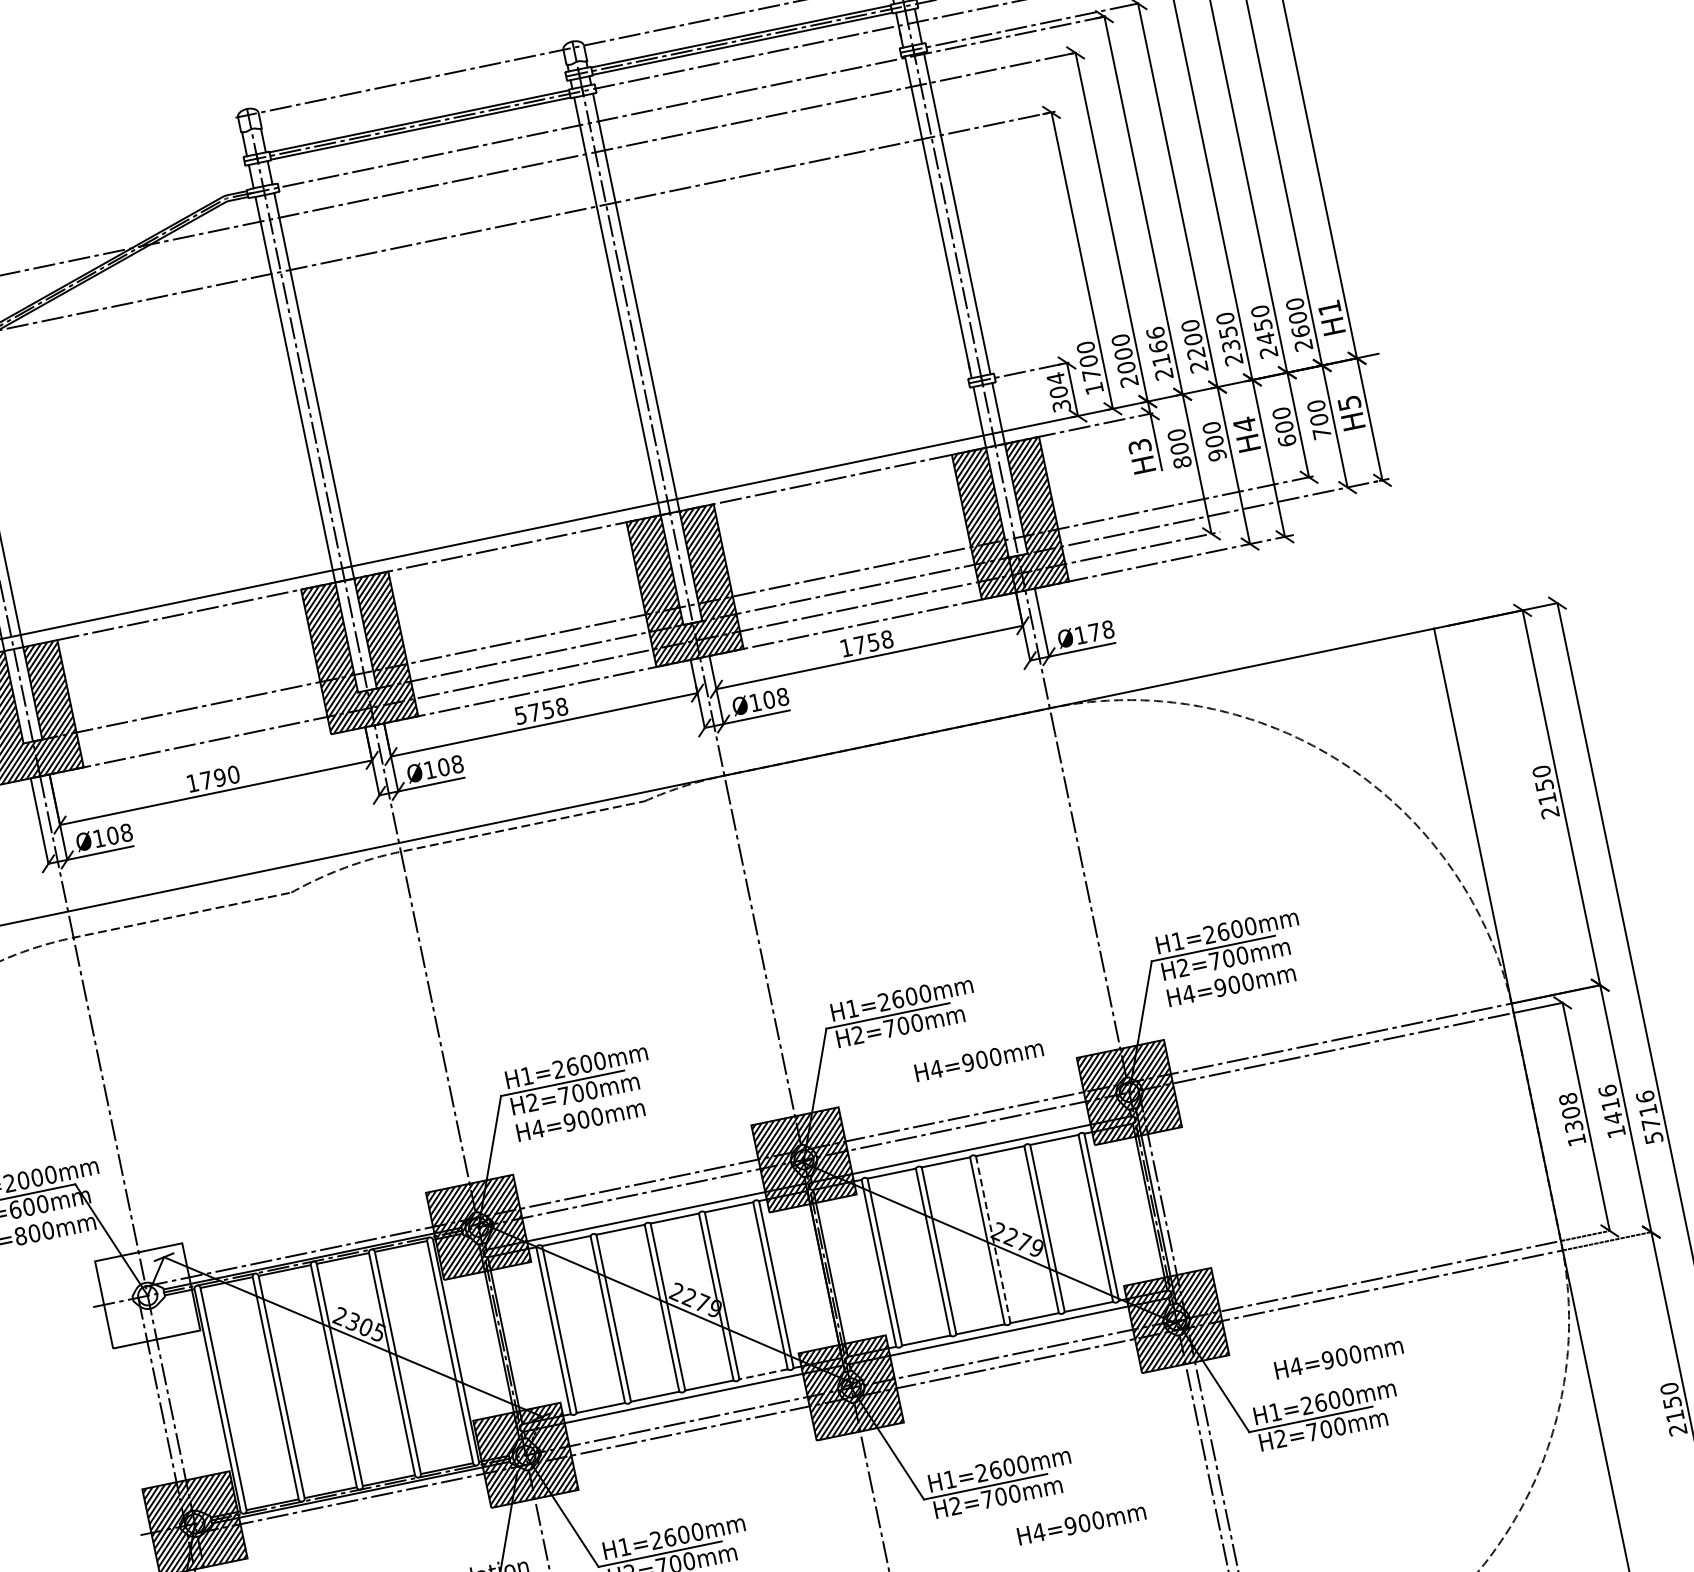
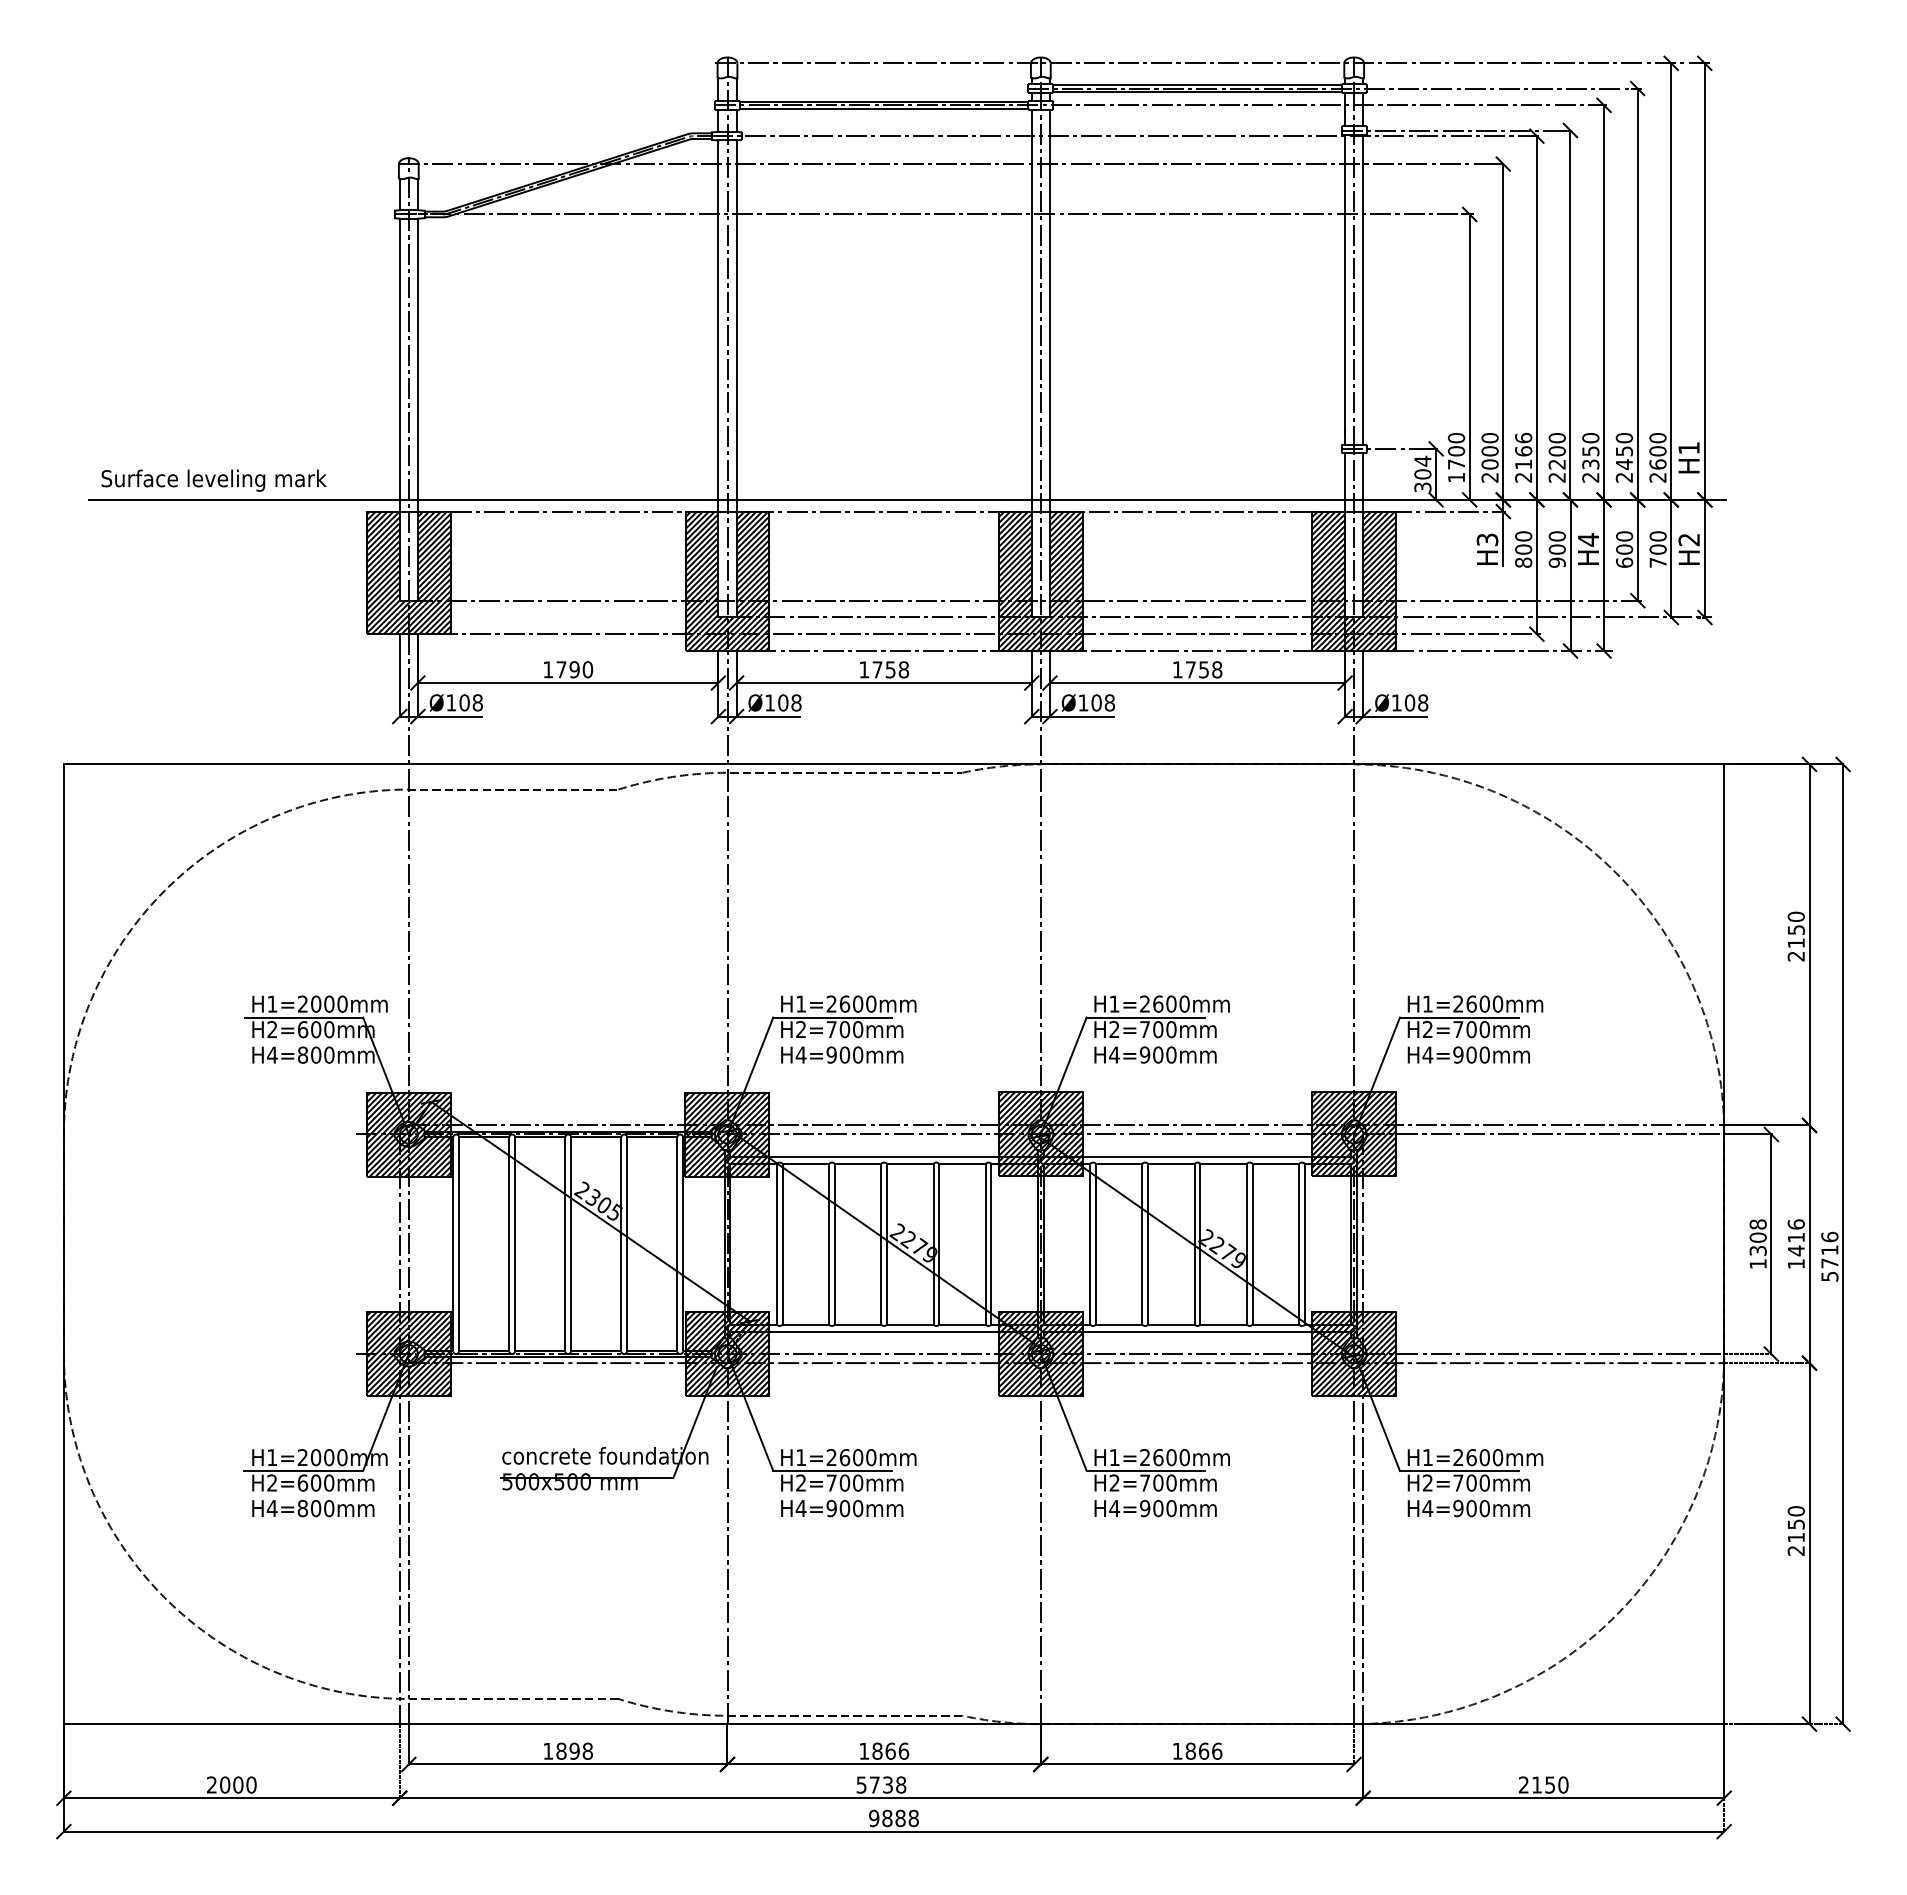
text: (1349, 403) -> (1689, 540), H5 -> H2
text: (1093, 632) -> (1409, 702), Ø178 -> Ø108
text: (520, 715) -> (864, 669), 5758 -> 1758
text: (978, 1059) -> (1155, 1054), moved
line: (993, 1239) -> (1200, 1244), dashed -> solid
hatch: (147, 1295) -> (408, 1134), added
text: (1338, 1357) -> (1468, 1508), moved
line: (763, 1374) -> (962, 1324), dashed -> solid
text: (1081, 1523) -> (1155, 1508), moved

